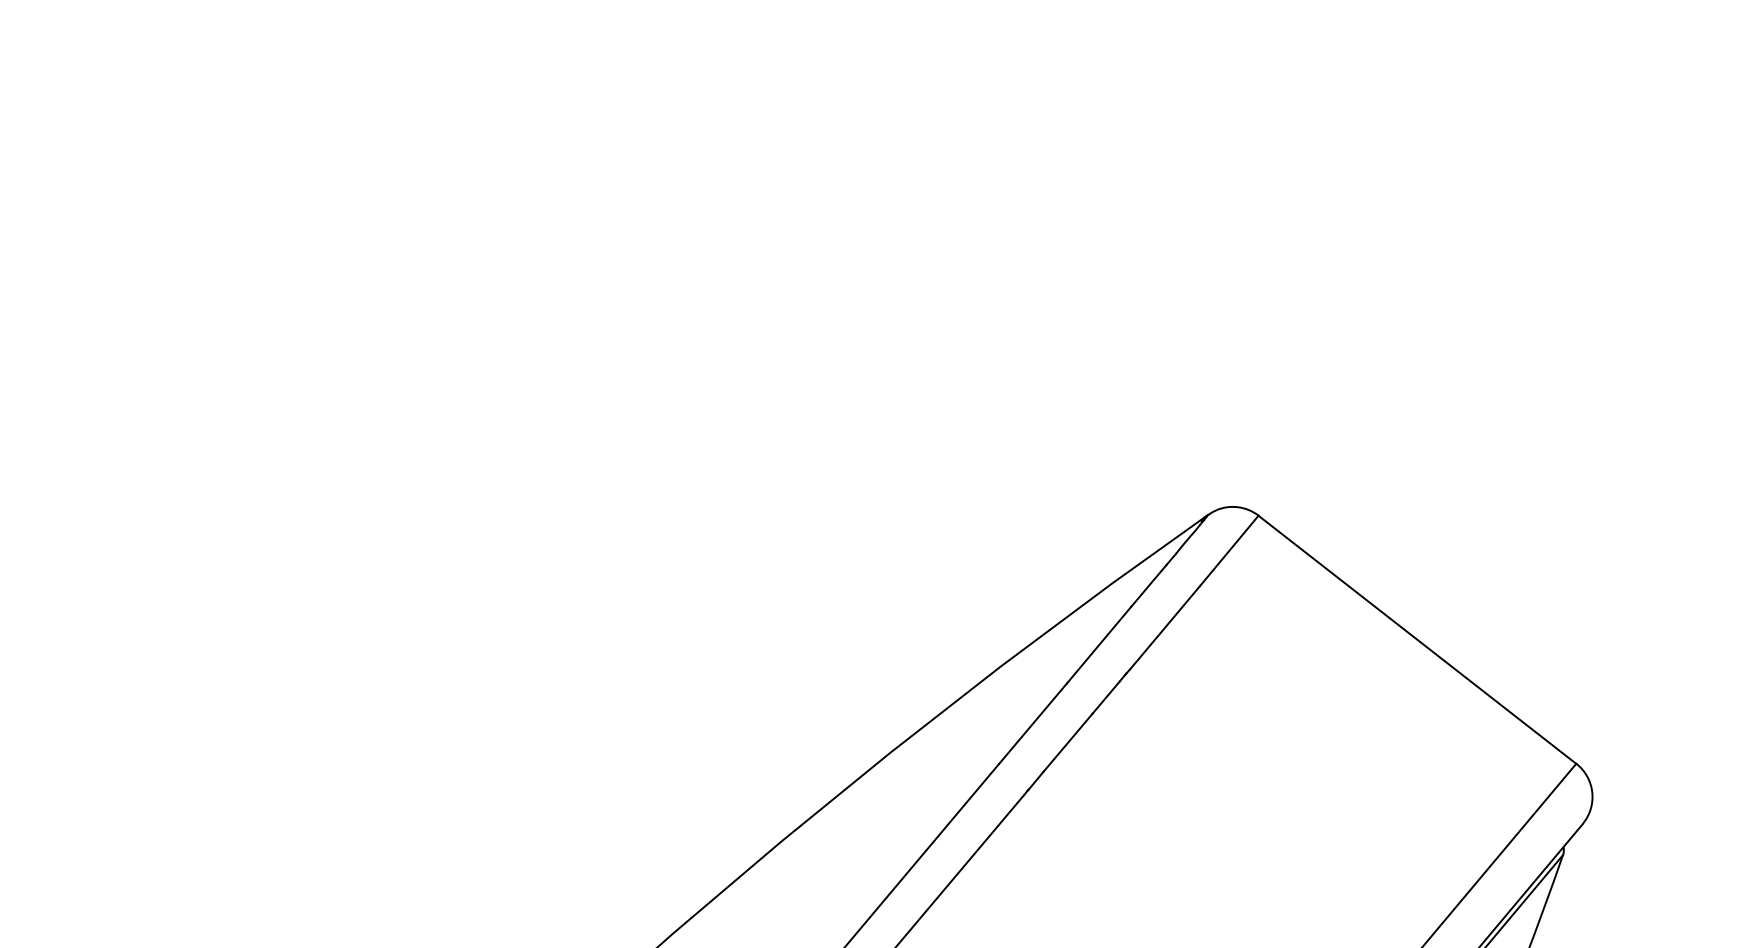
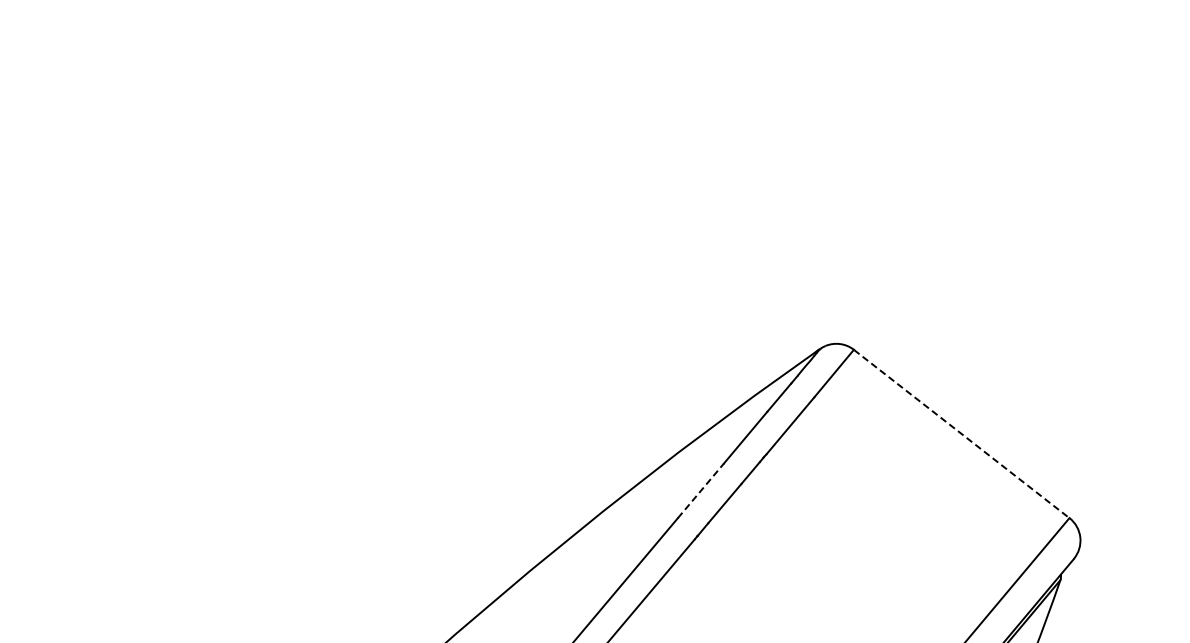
line: (1417, 640) -> (961, 434), solid -> dashed
line: (1032, 723) -> (700, 490), solid -> dashed

